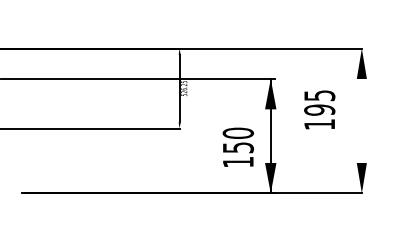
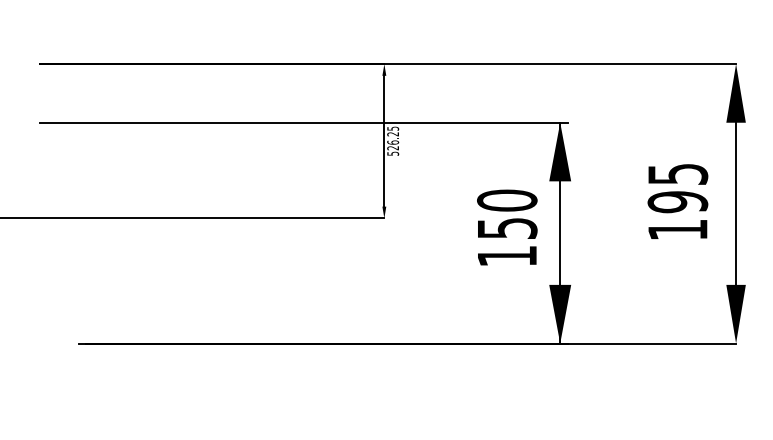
text: (319, 109) -> (677, 200), moved
line: (361, 120) -> (735, 202), added
text: (237, 146) -> (505, 226), moved

